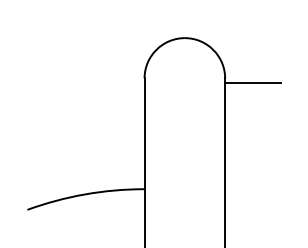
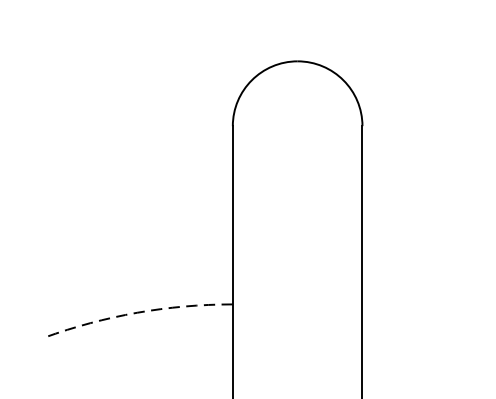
line: (252, 83) -> (406, 134), removed
arc: (85, 194) -> (137, 312), solid -> dashed

